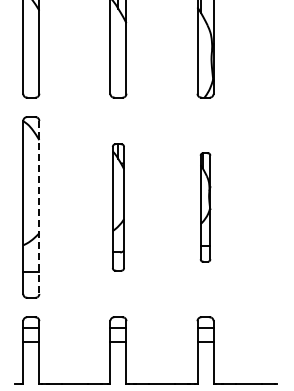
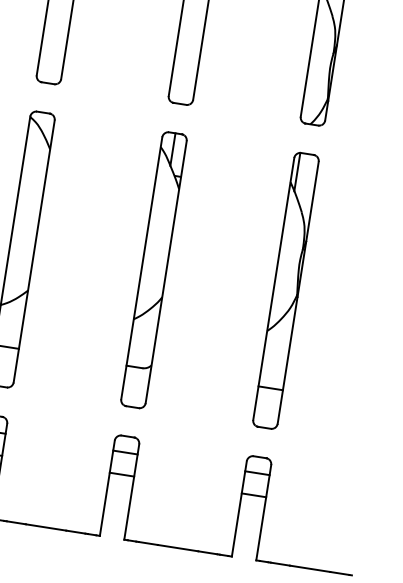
line: (39, 207) -> (34, 251), dashed -> solid
part: (118, 207) -> (154, 270), size x1.43
part: (205, 207) -> (285, 290), size x1.67

